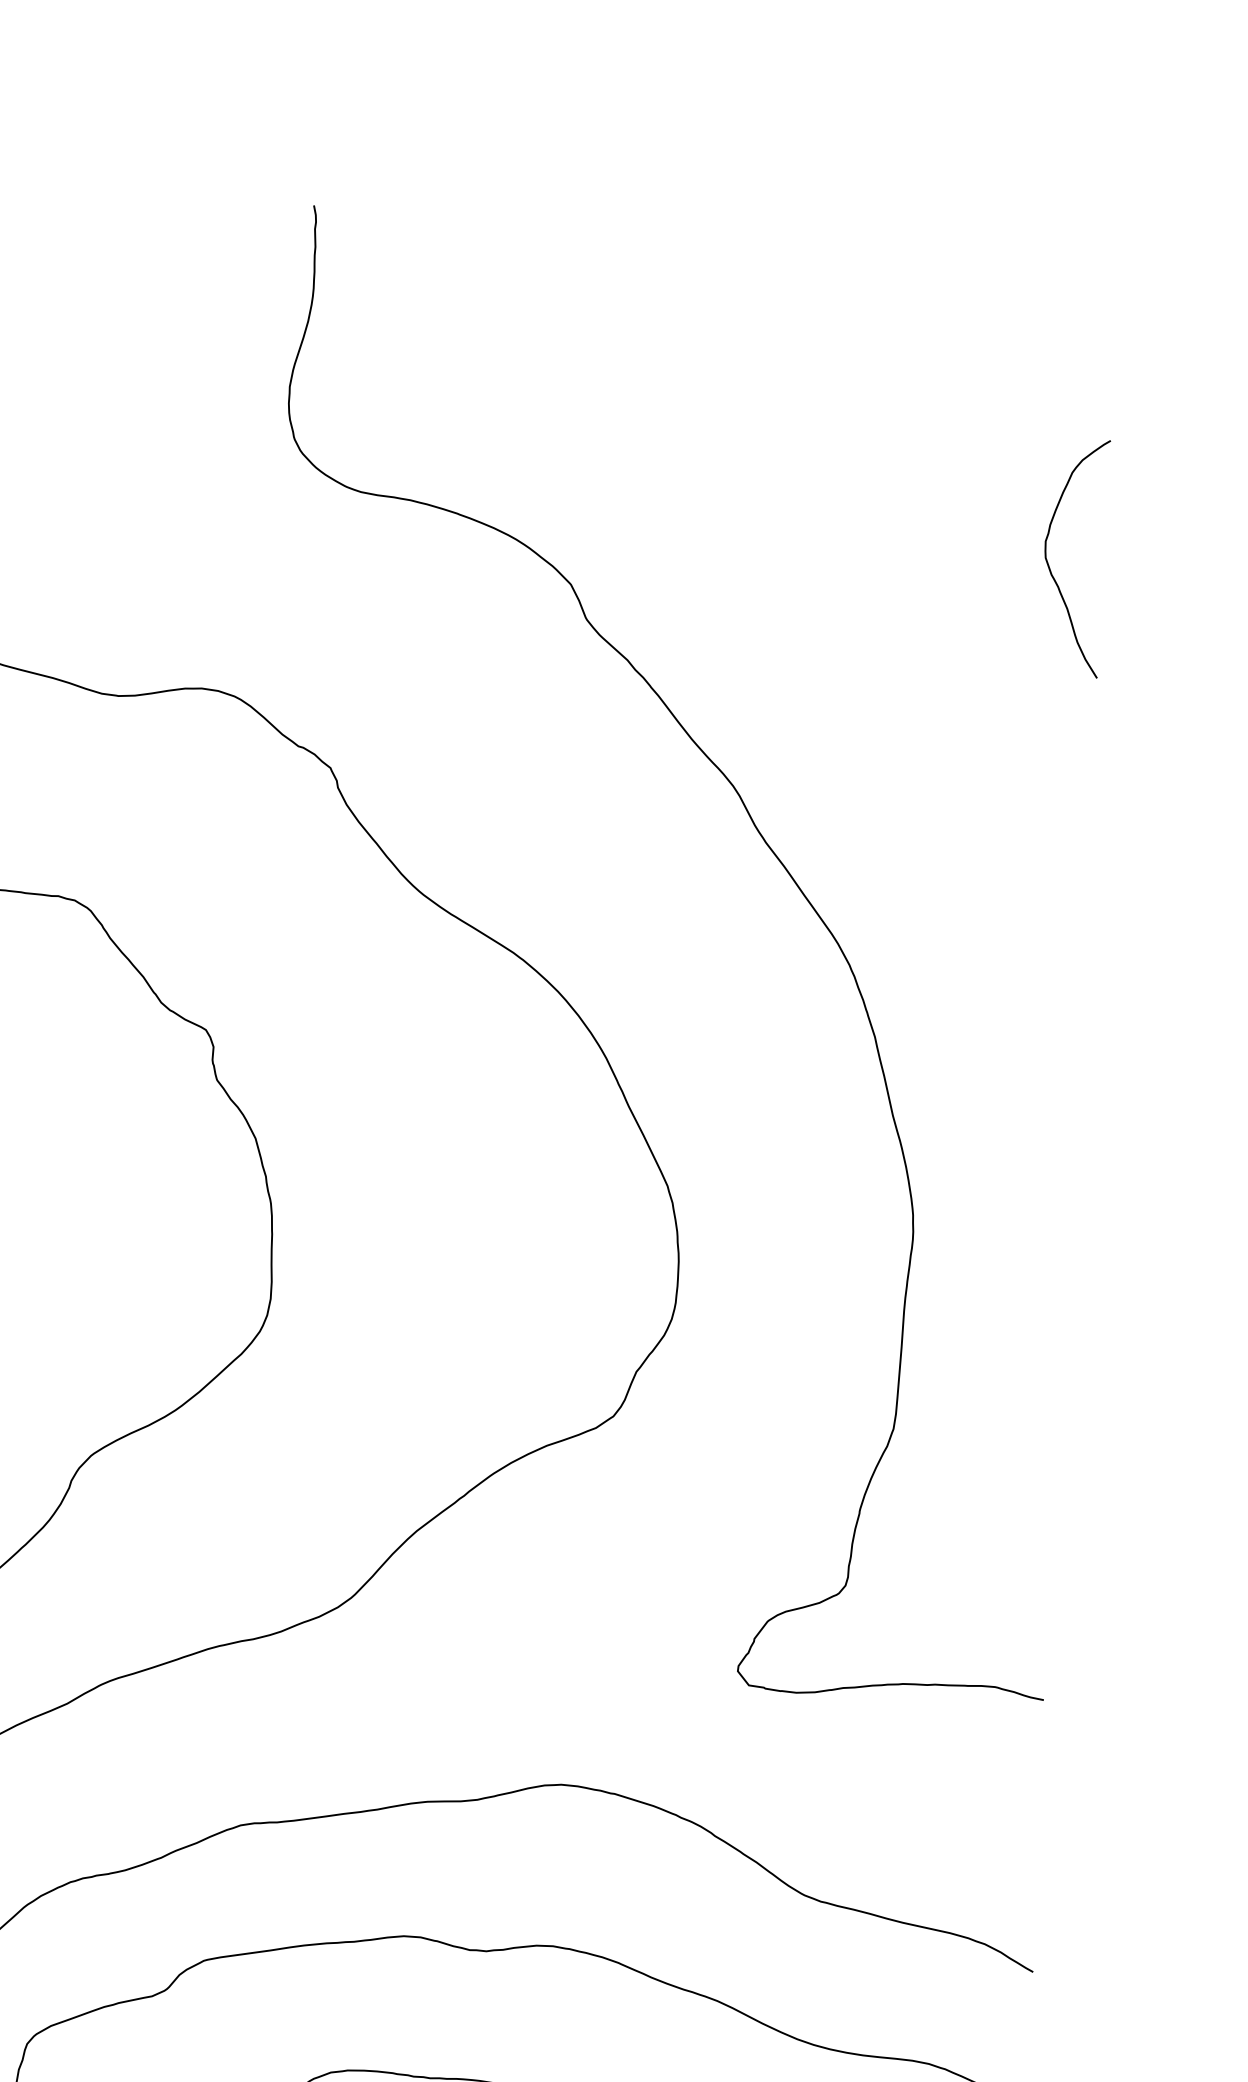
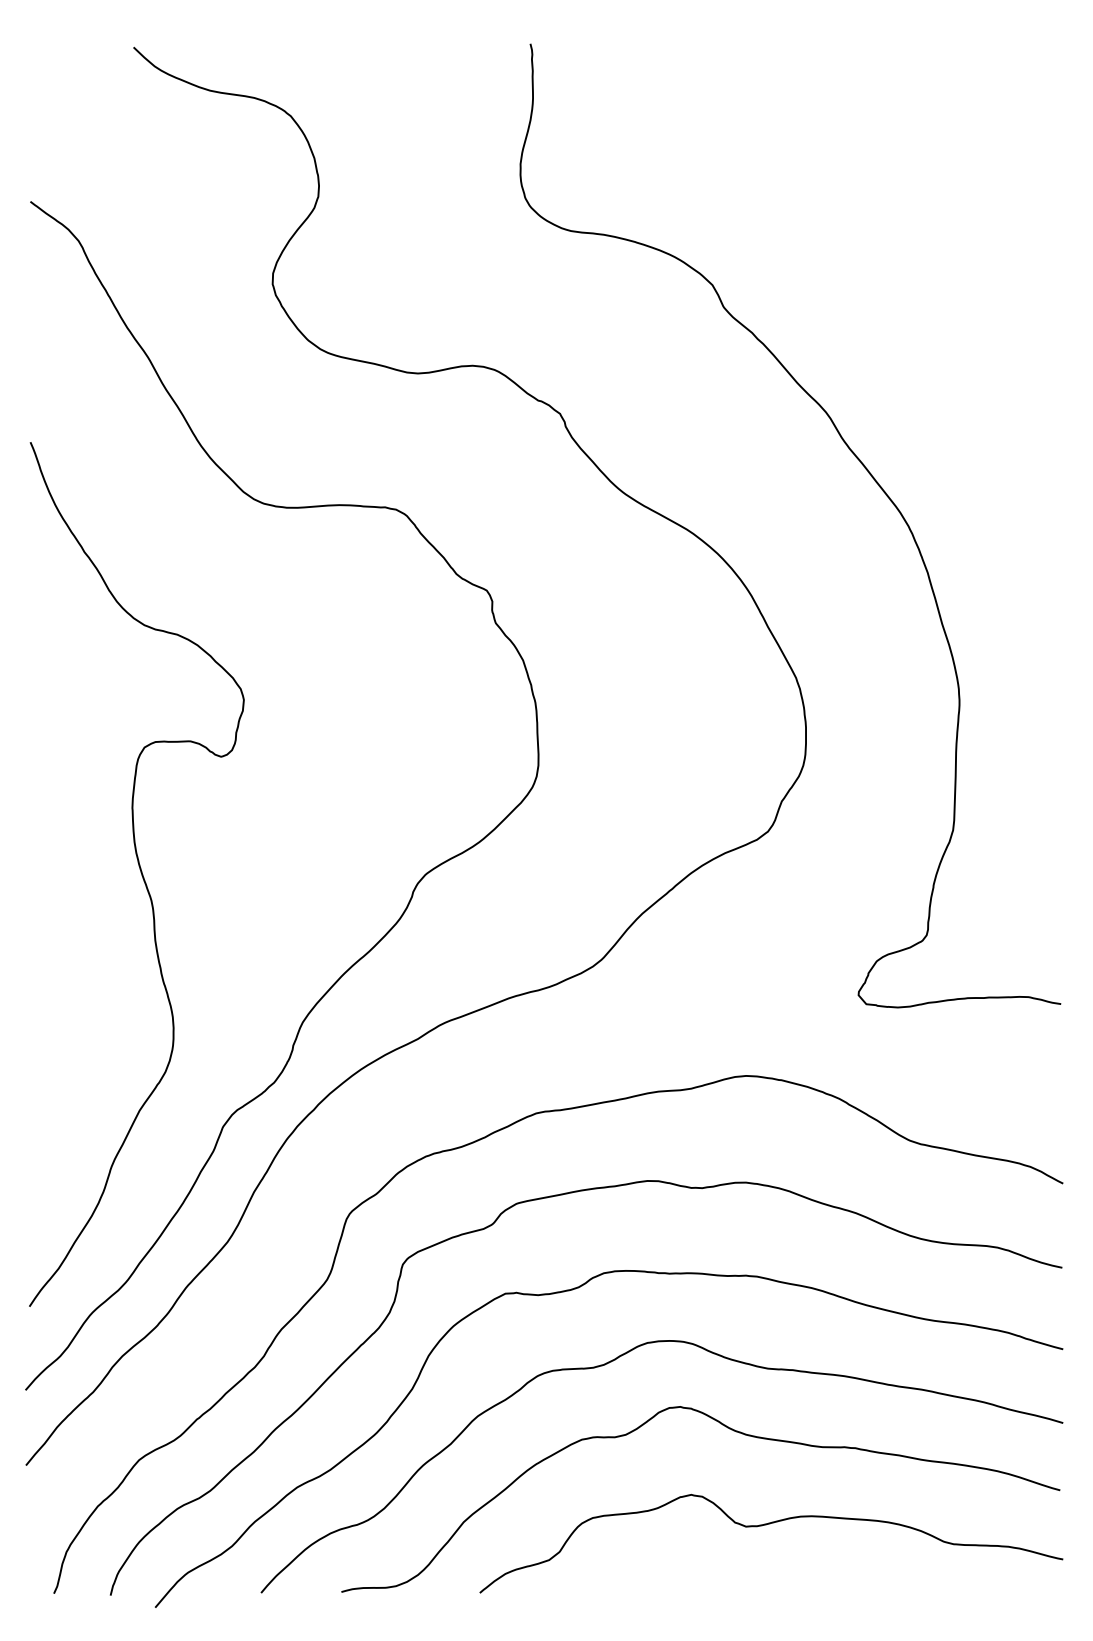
curve: (1051, 568) -> (1028, 258), removed

